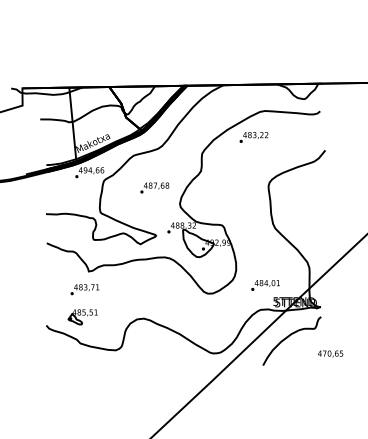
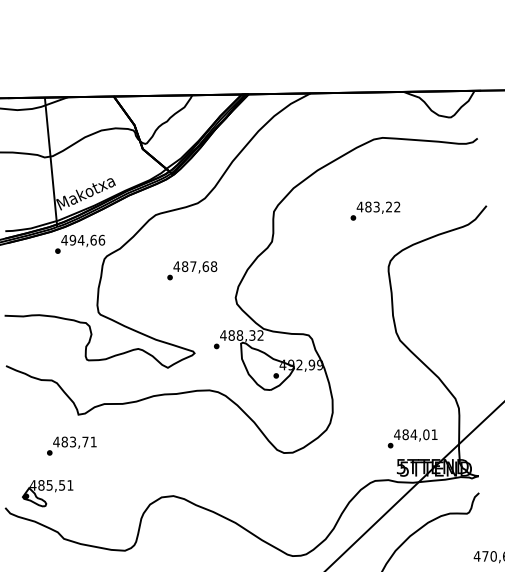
text: (253, 137) -> (374, 211), moved
text: (265, 285) -> (412, 438), moved
part: (82, 317) -> (46, 494), moved

